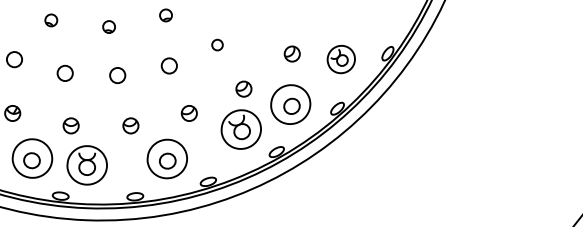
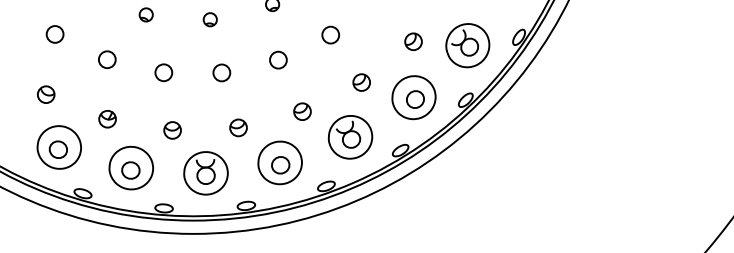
circle: (217, 44) -> (330, 34), size x1.43
part: (340, 59) -> (467, 45), size x1.43
part: (241, 129) -> (350, 137), moved
part: (86, 165) -> (205, 173), moved

